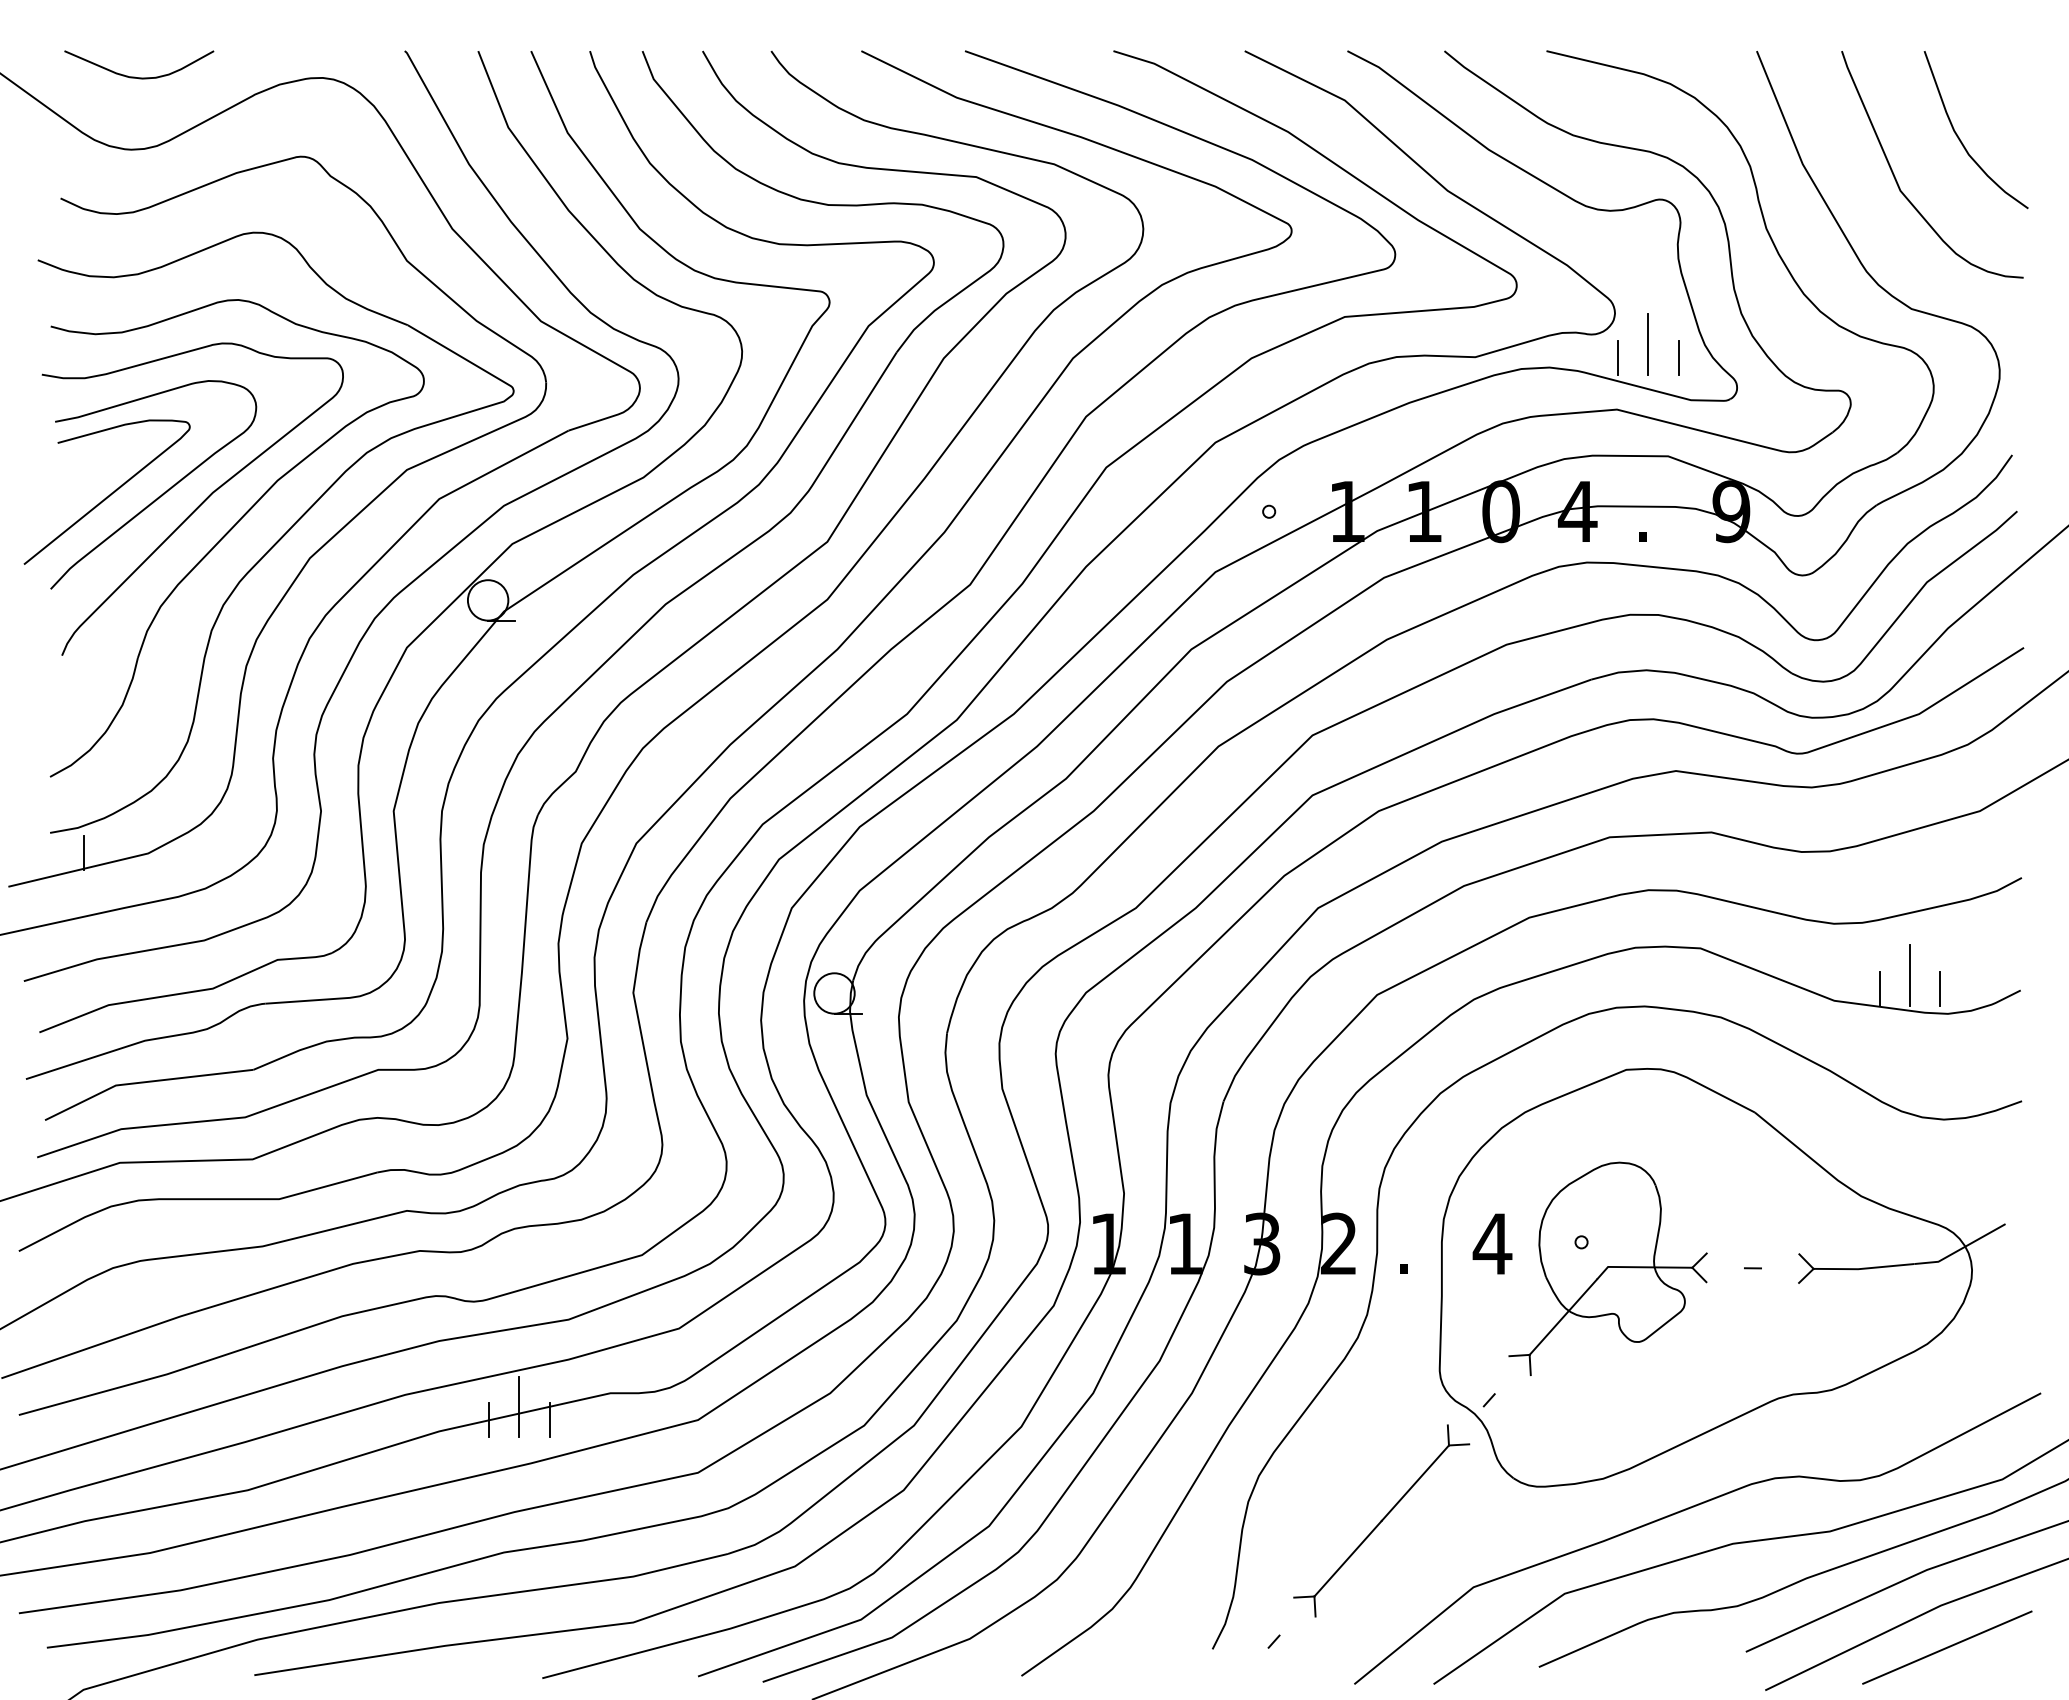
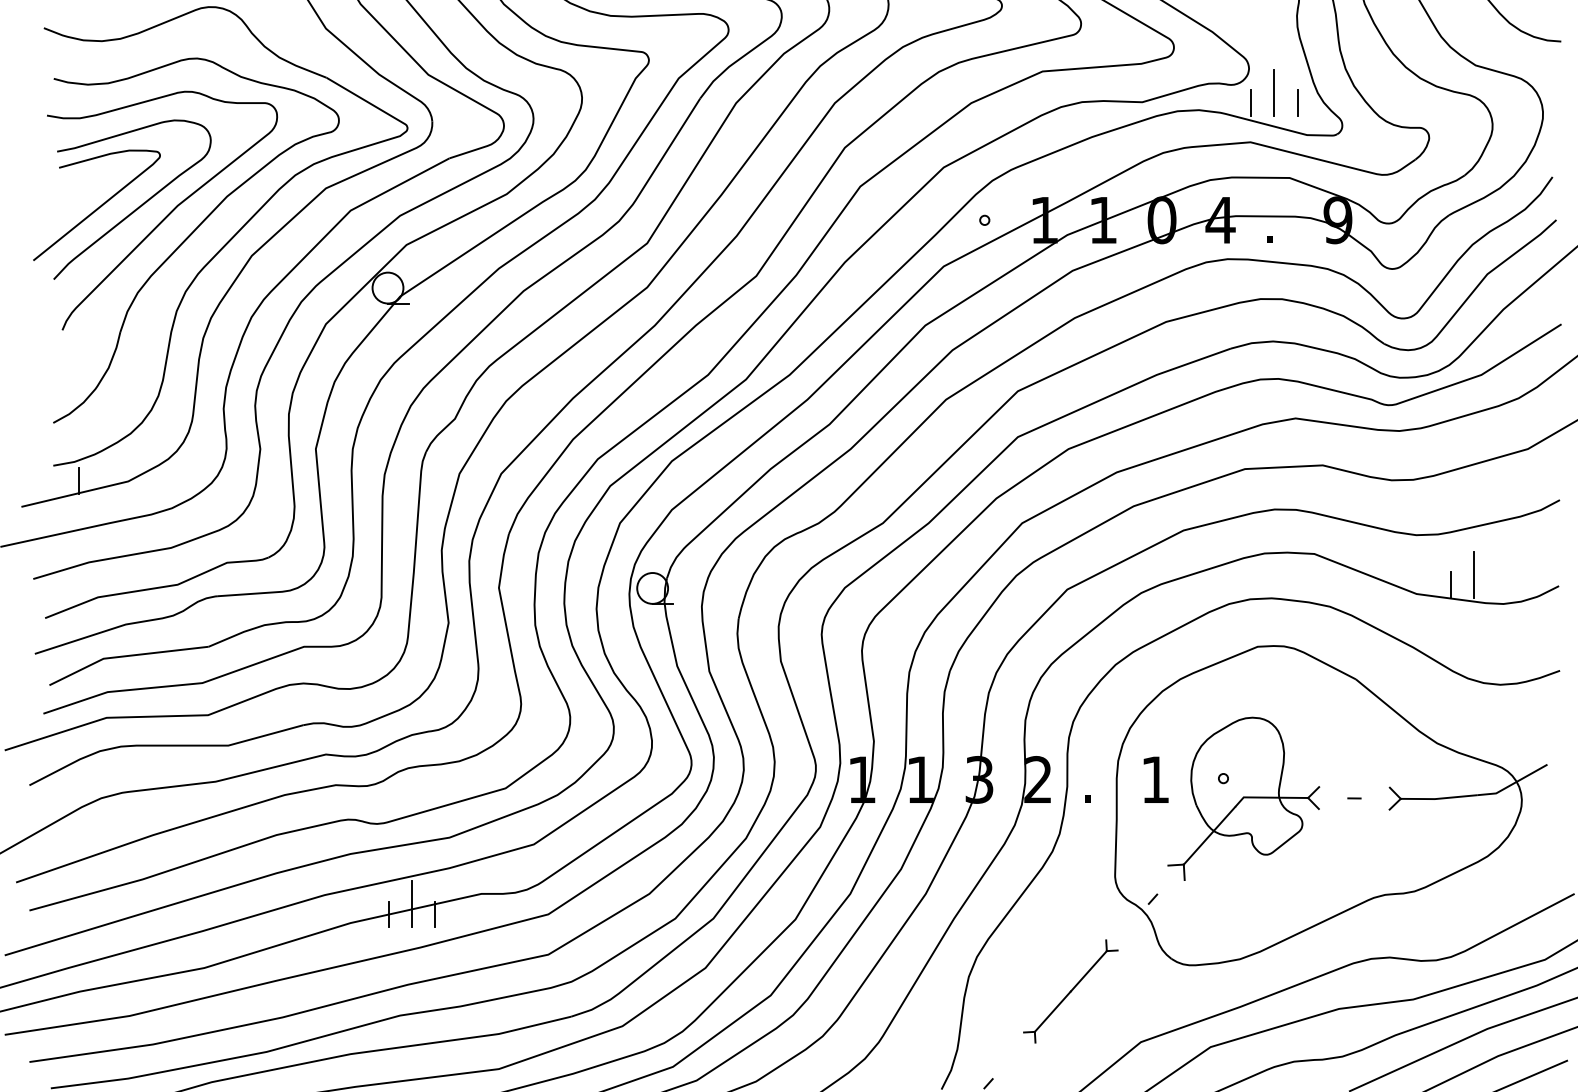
line: (1940, 989) -> (1497, 585), removed
text: (1492, 1243) -> (1155, 779), 4 -> 1
part: (1381, 1520) -> (1070, 991), size x0.7

